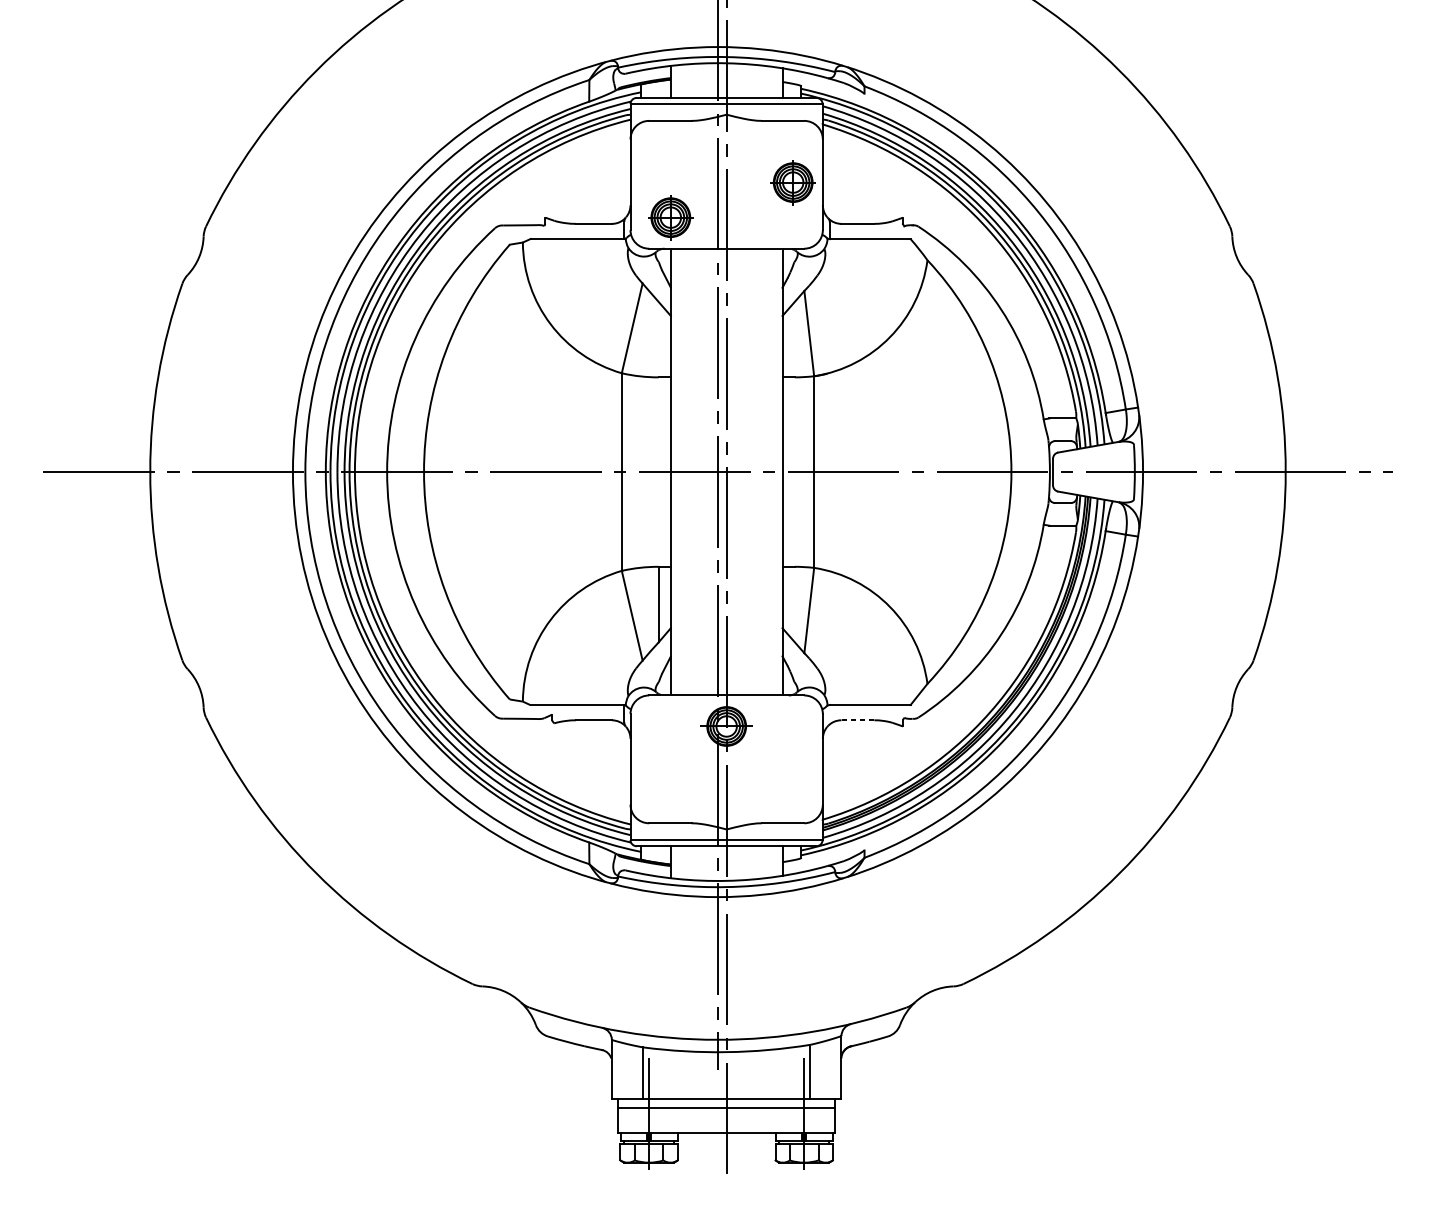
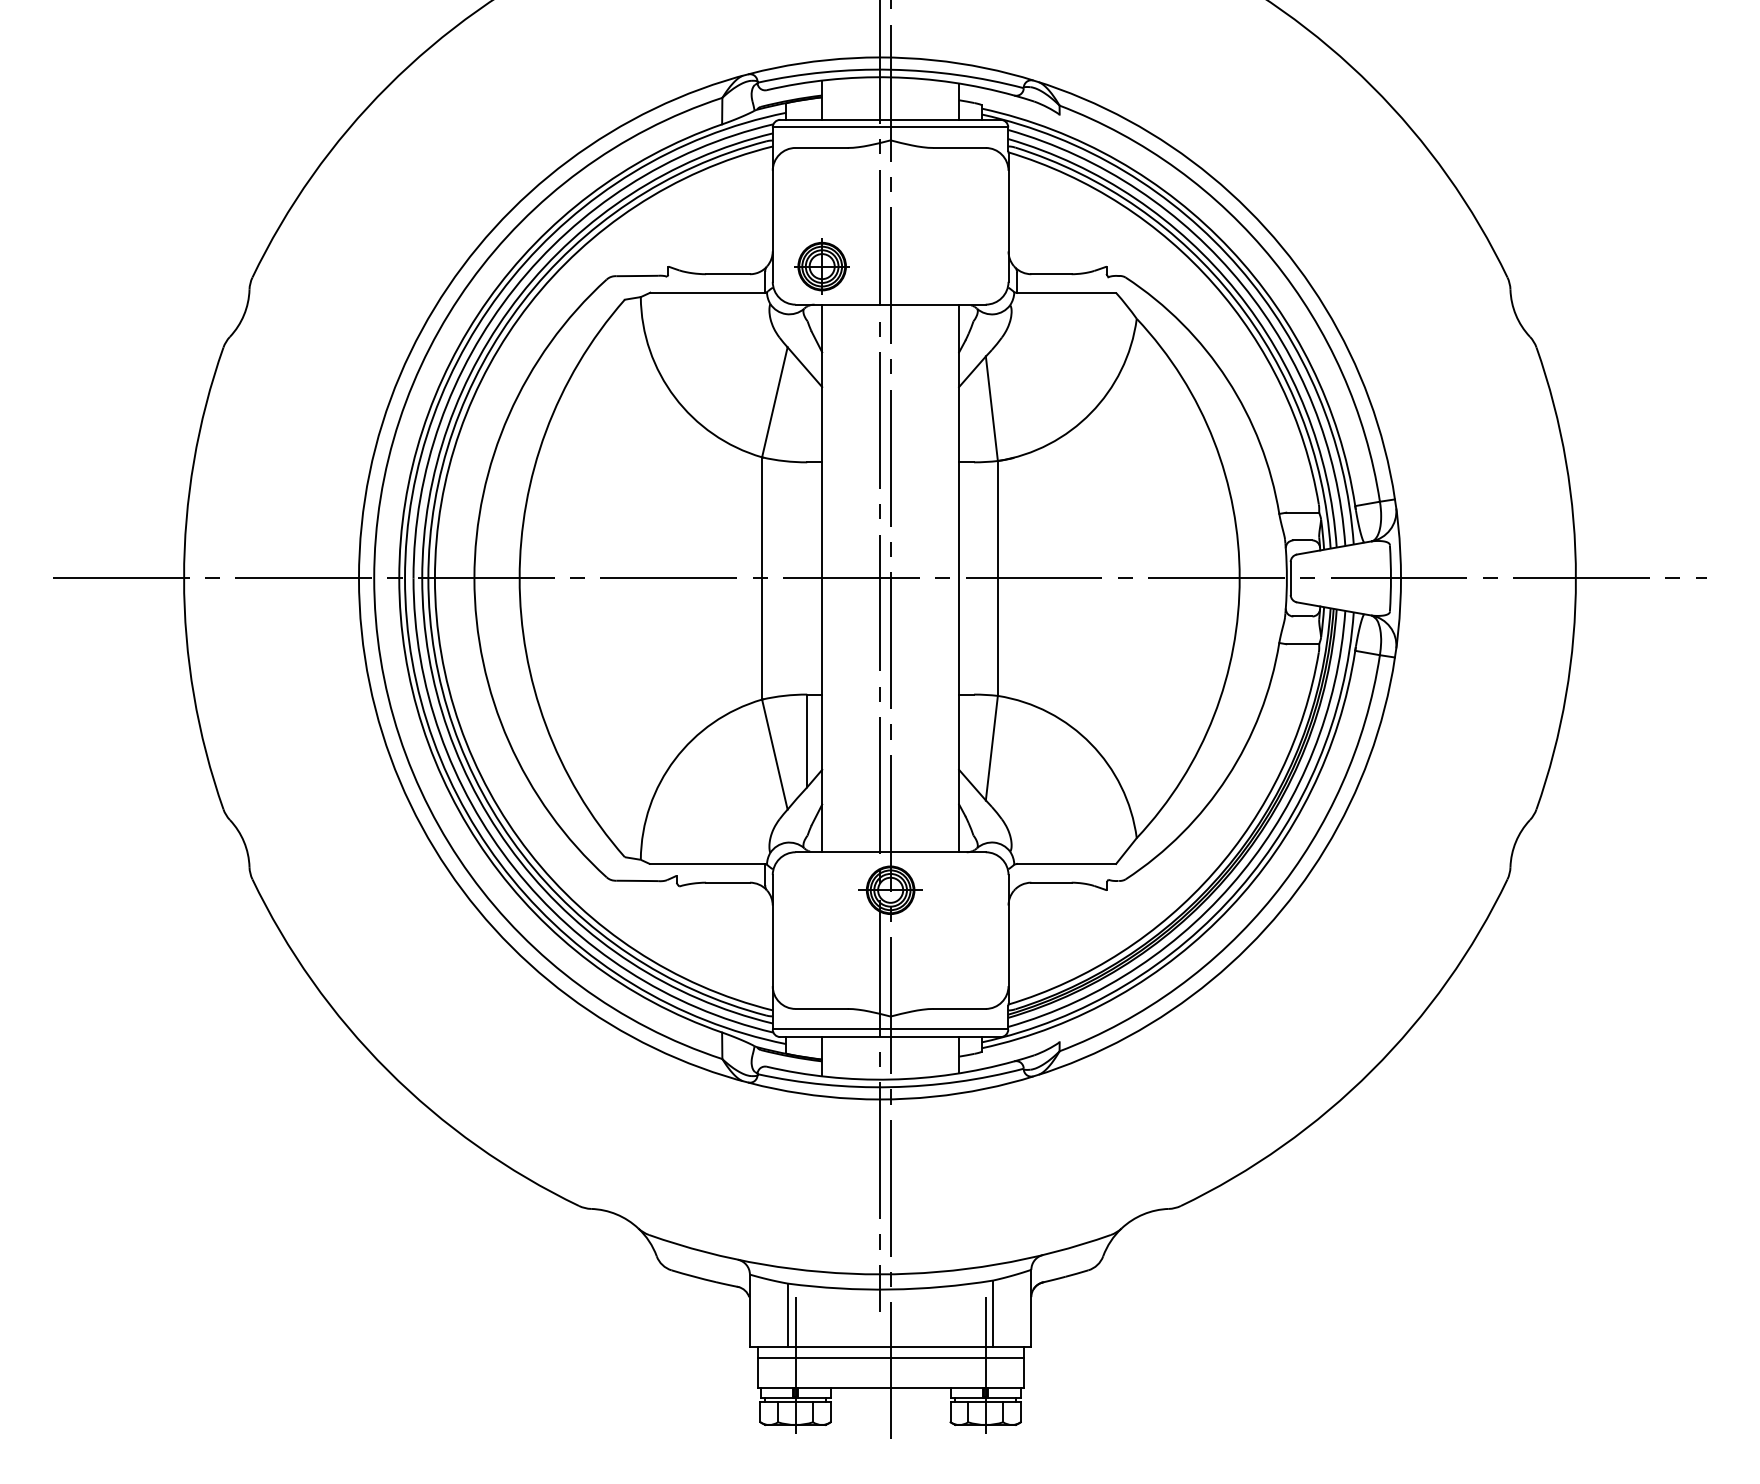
part: (792, 182) -> (971, 223), removed
line: (857, 720) -> (1051, 882), dashed -> solid

